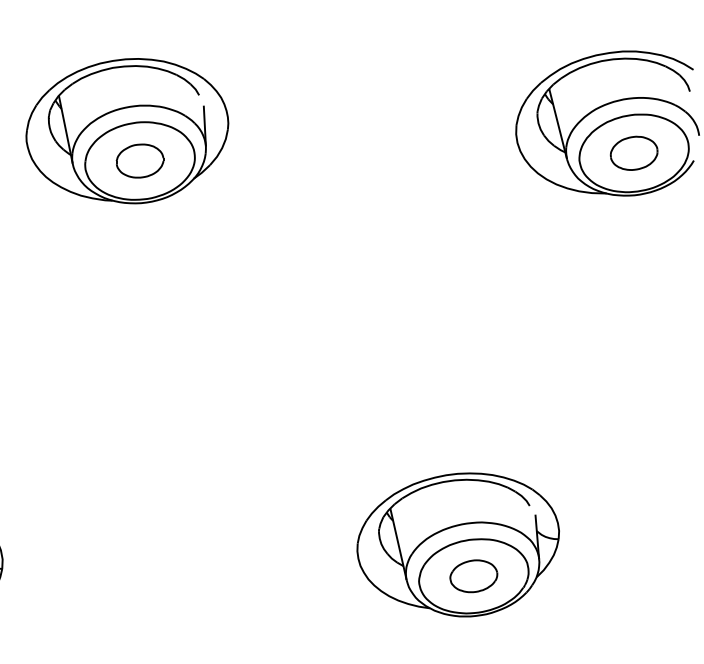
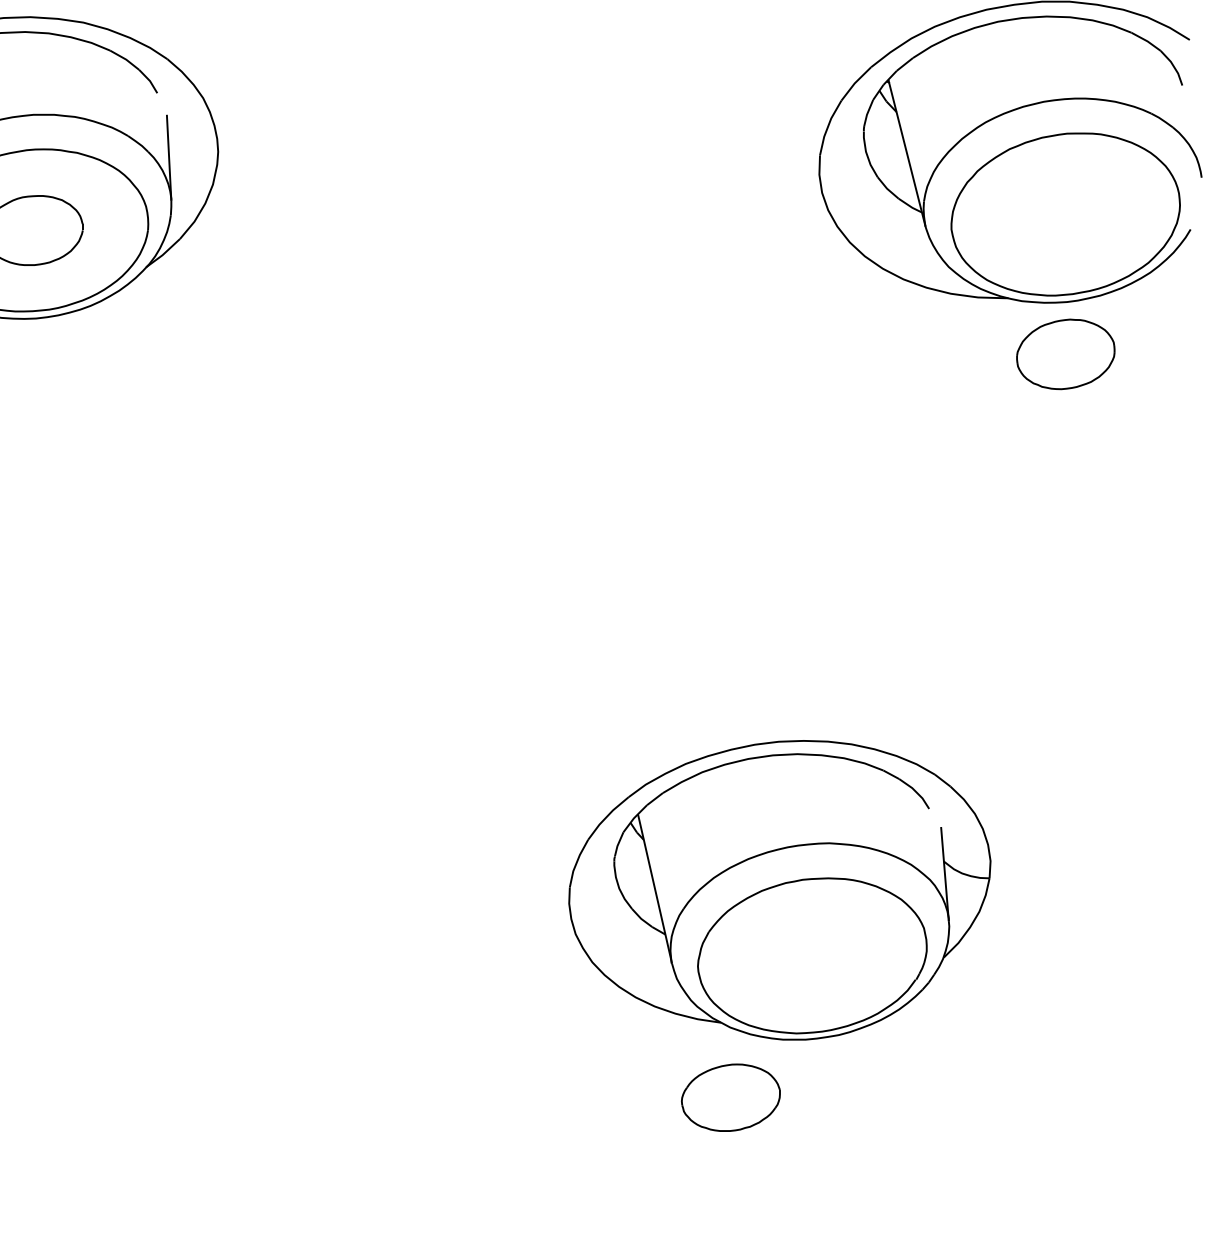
part: (633, 152) -> (1064, 352), moved
part: (457, 544) -> (778, 889), moved

